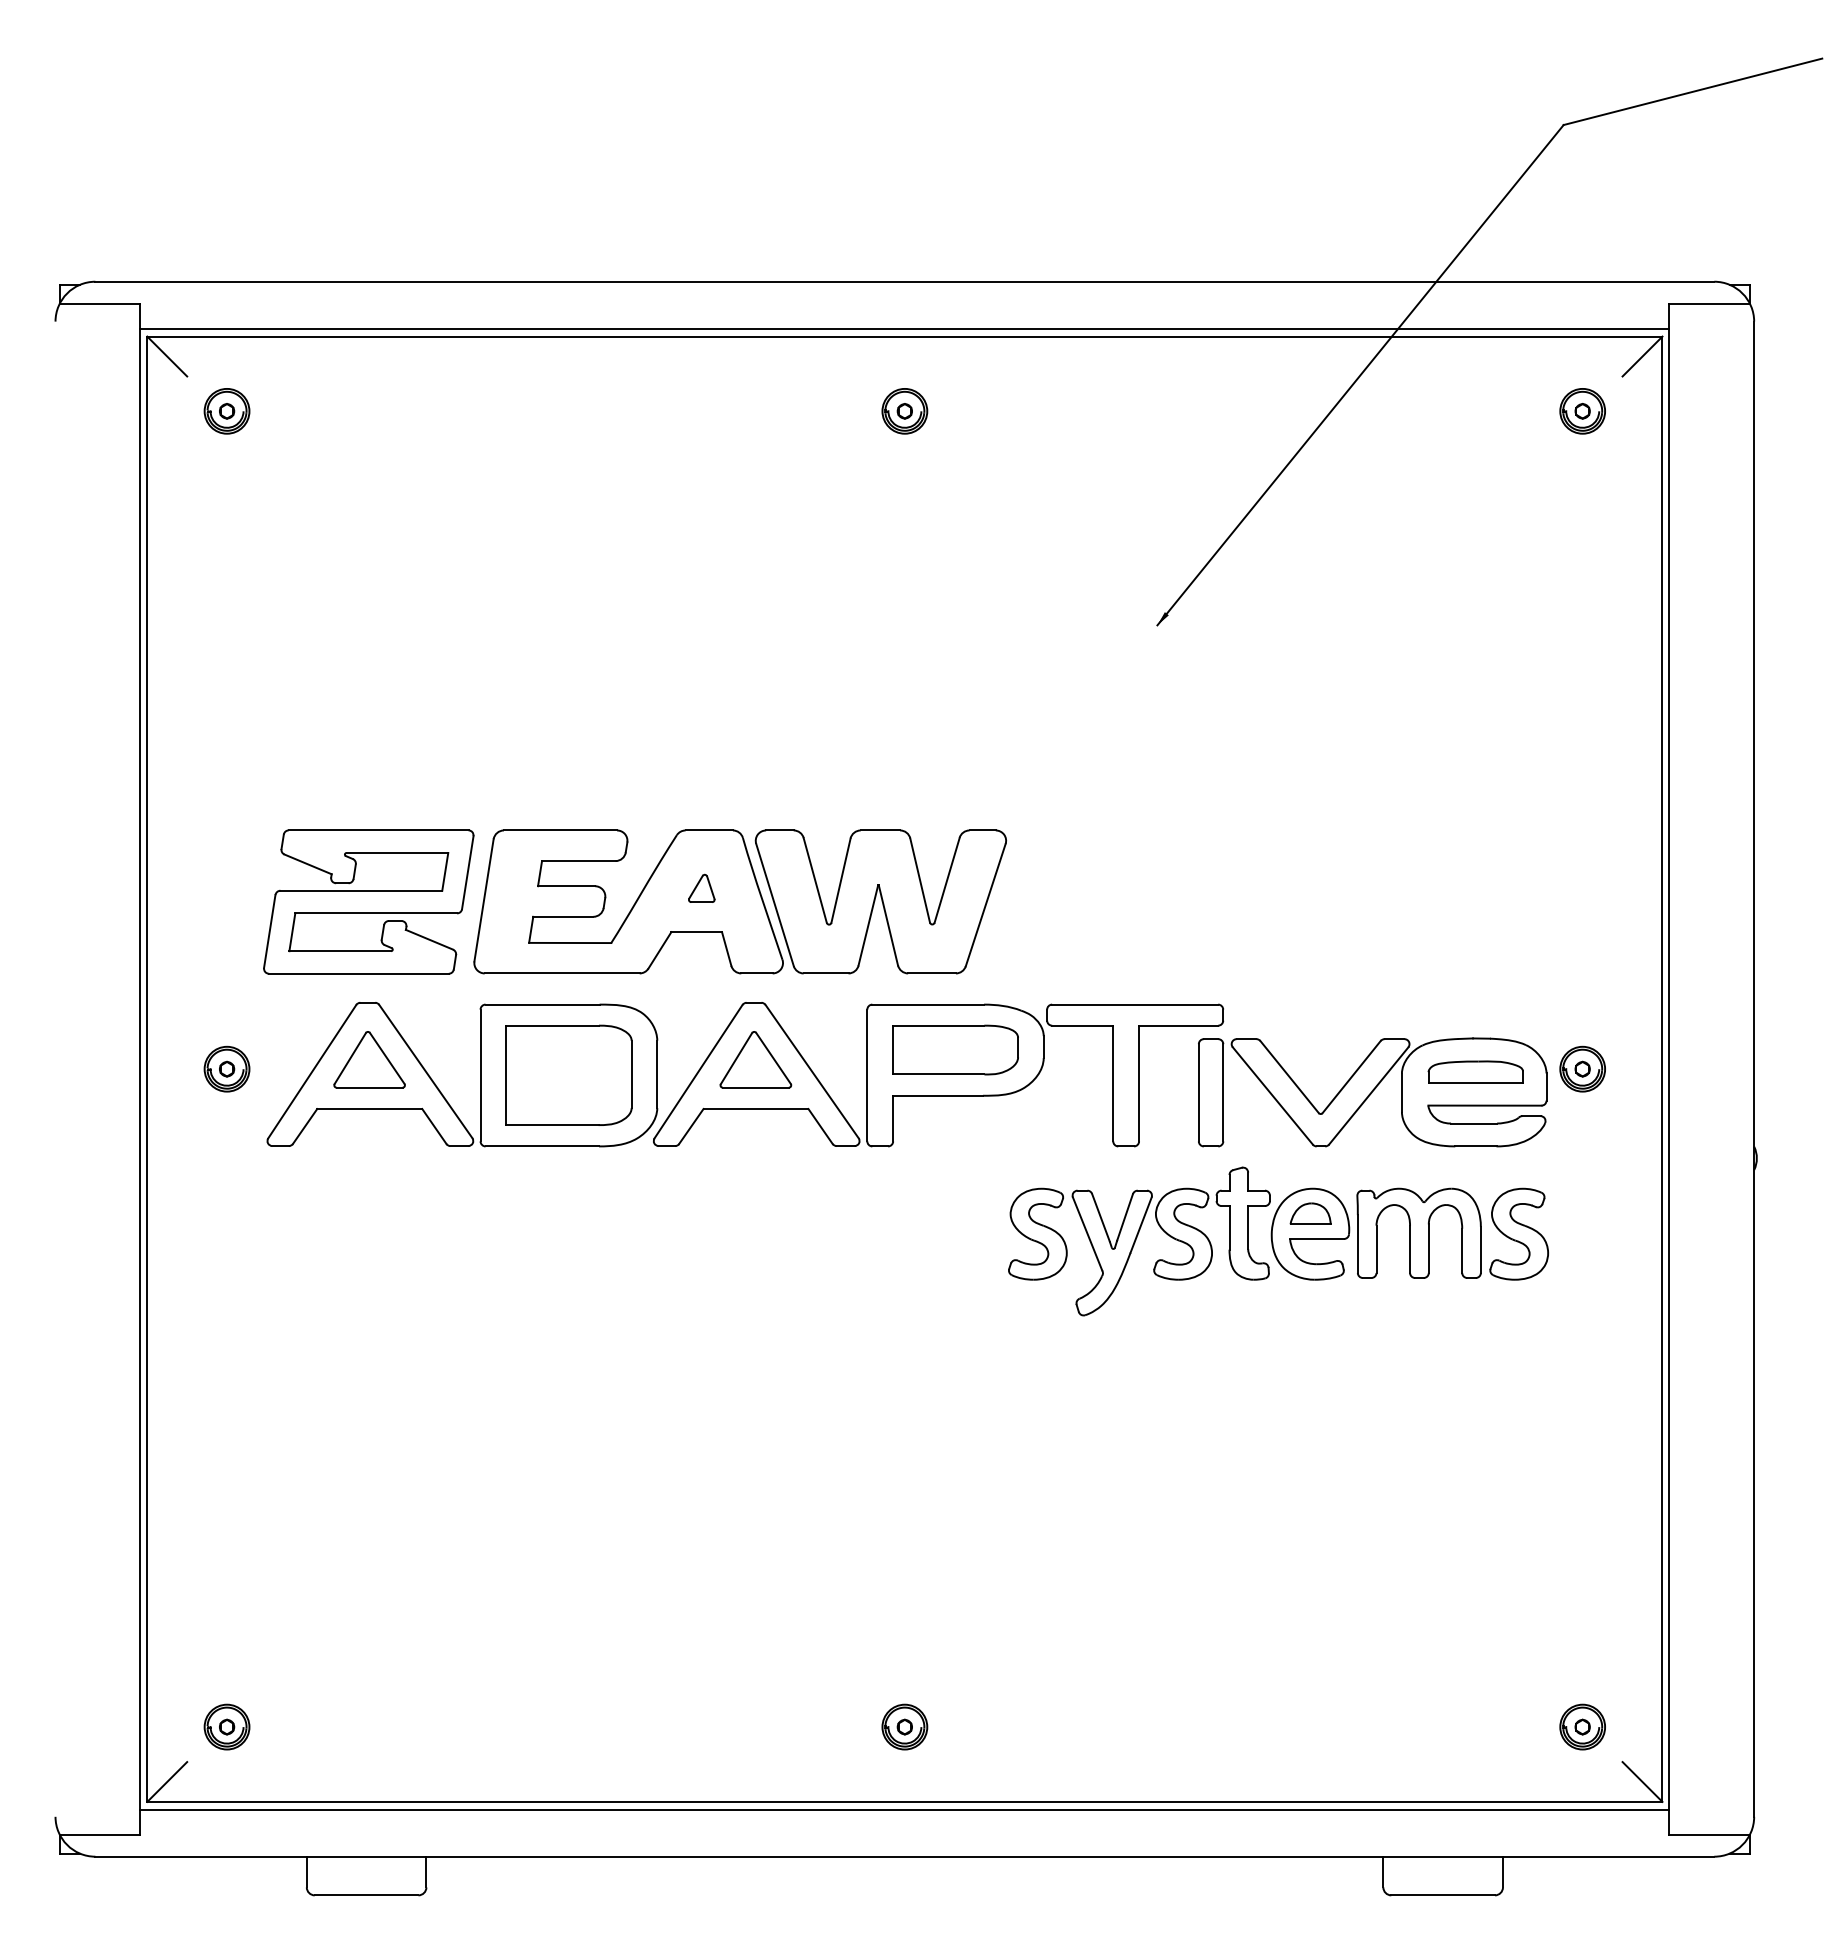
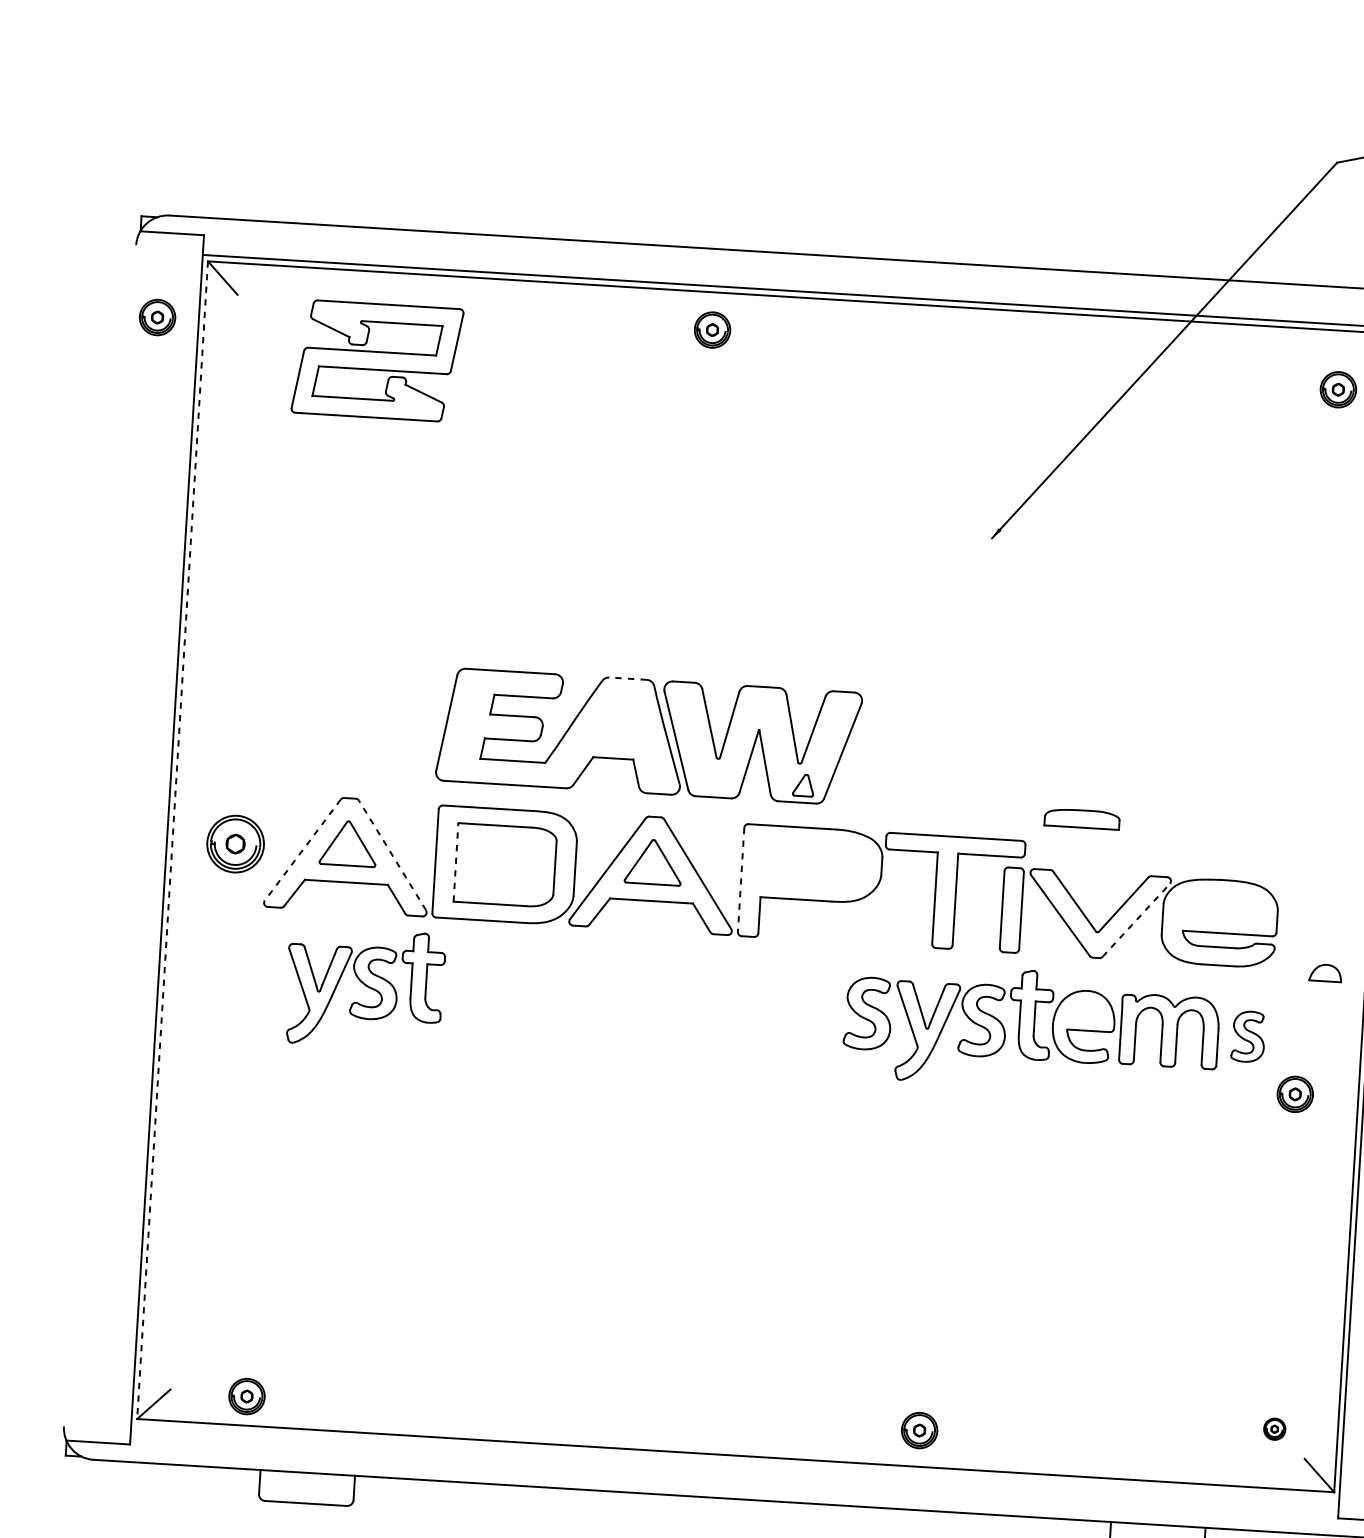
part: (226, 411) -> (157, 317), moved
part: (904, 411) -> (712, 330), moved
line: (709, 830) -> (628, 678), solid -> dashed
part: (701, 887) -> (803, 784), moved
part: (368, 901) -> (377, 360), moved
part: (955, 1049) -> (812, 863), removed
part: (226, 1068) -> (235, 843), size x1.6
part: (1582, 1068) -> (1295, 1093), moved
line: (147, 1069) -> (172, 840), solid -> dashed
line: (312, 1071) -> (302, 849), solid -> dashed
line: (425, 1071) -> (392, 855), solid -> dashed
part: (1475, 1071) -> (1082, 818), moved
line: (506, 1075) -> (456, 862), solid -> dashed
line: (867, 1075) -> (741, 879), solid -> dashed
line: (1368, 1095) -> (1136, 919), solid -> dashed
part: (1310, 1213) -> (1325, 972), moved
part: (1518, 1233) -> (1247, 1036), size x0.7
part: (400, 1241) -> (364, 988), added
part: (226, 1726) -> (246, 1396), moved
part: (904, 1726) -> (919, 1430), moved
part: (1582, 1726) -> (1274, 1428), size x0.6
line: (904, 1809) -> (735, 1461), removed

